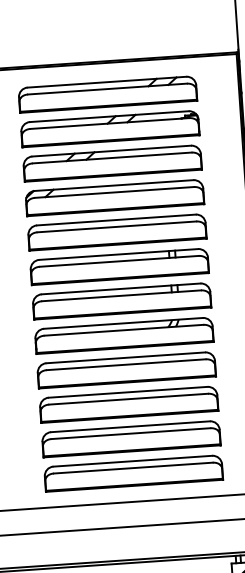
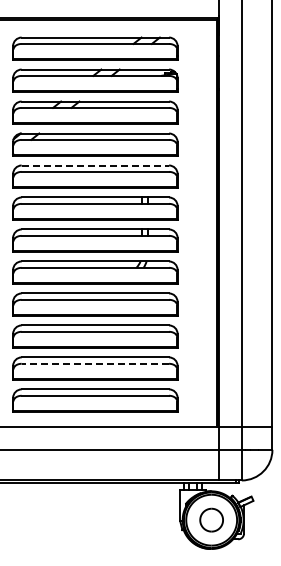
line: (116, 220) -> (95, 165), solid -> dashed
line: (131, 433) -> (95, 363), solid -> dashed

